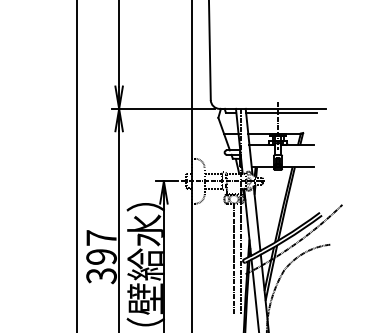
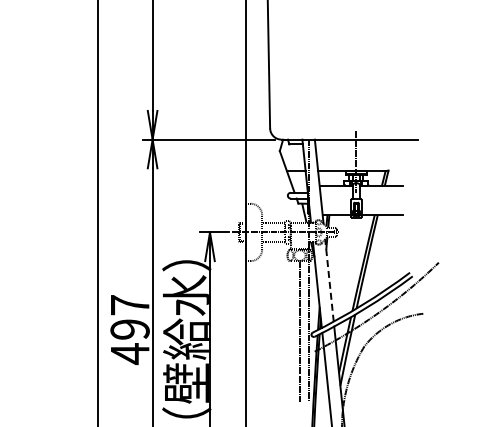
line: (281, 112) -> (360, 144), removed
line: (257, 217) -> (329, 279), solid -> dashed
text: (101, 276) -> (129, 354), 397 -> 497

